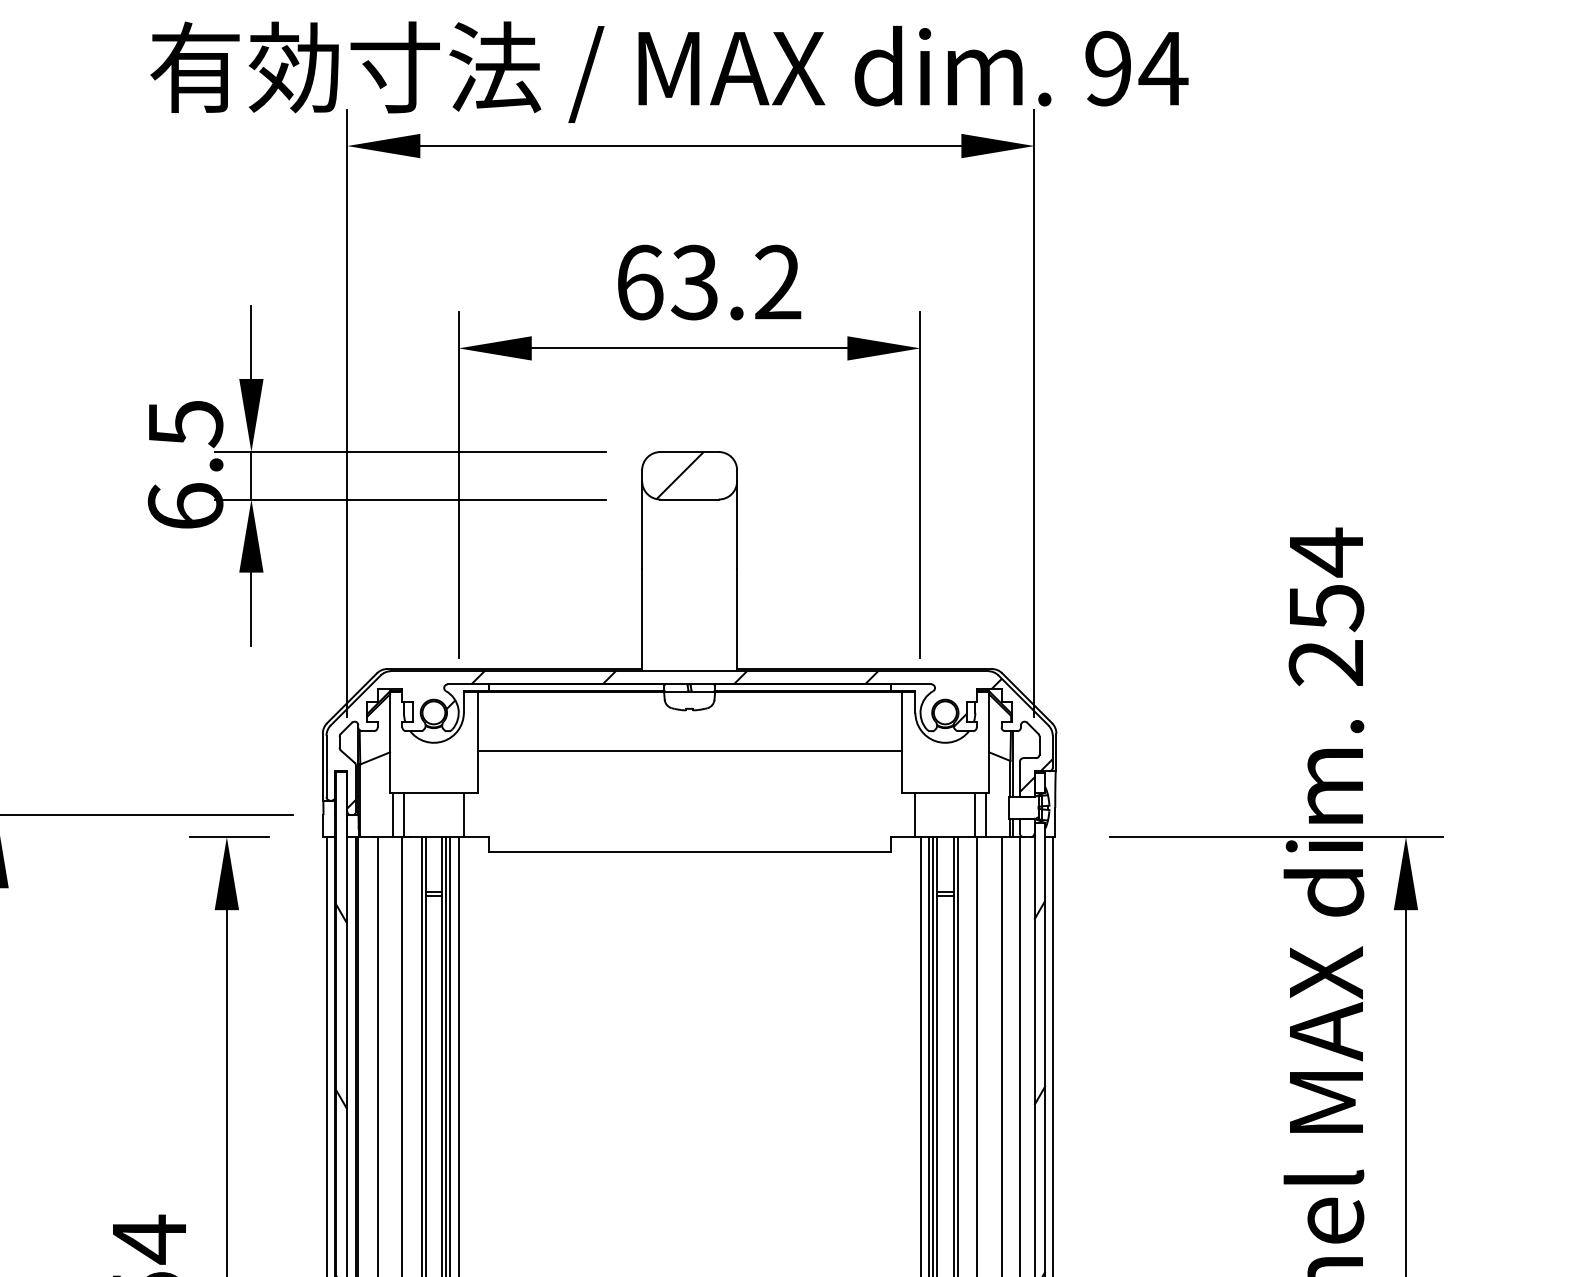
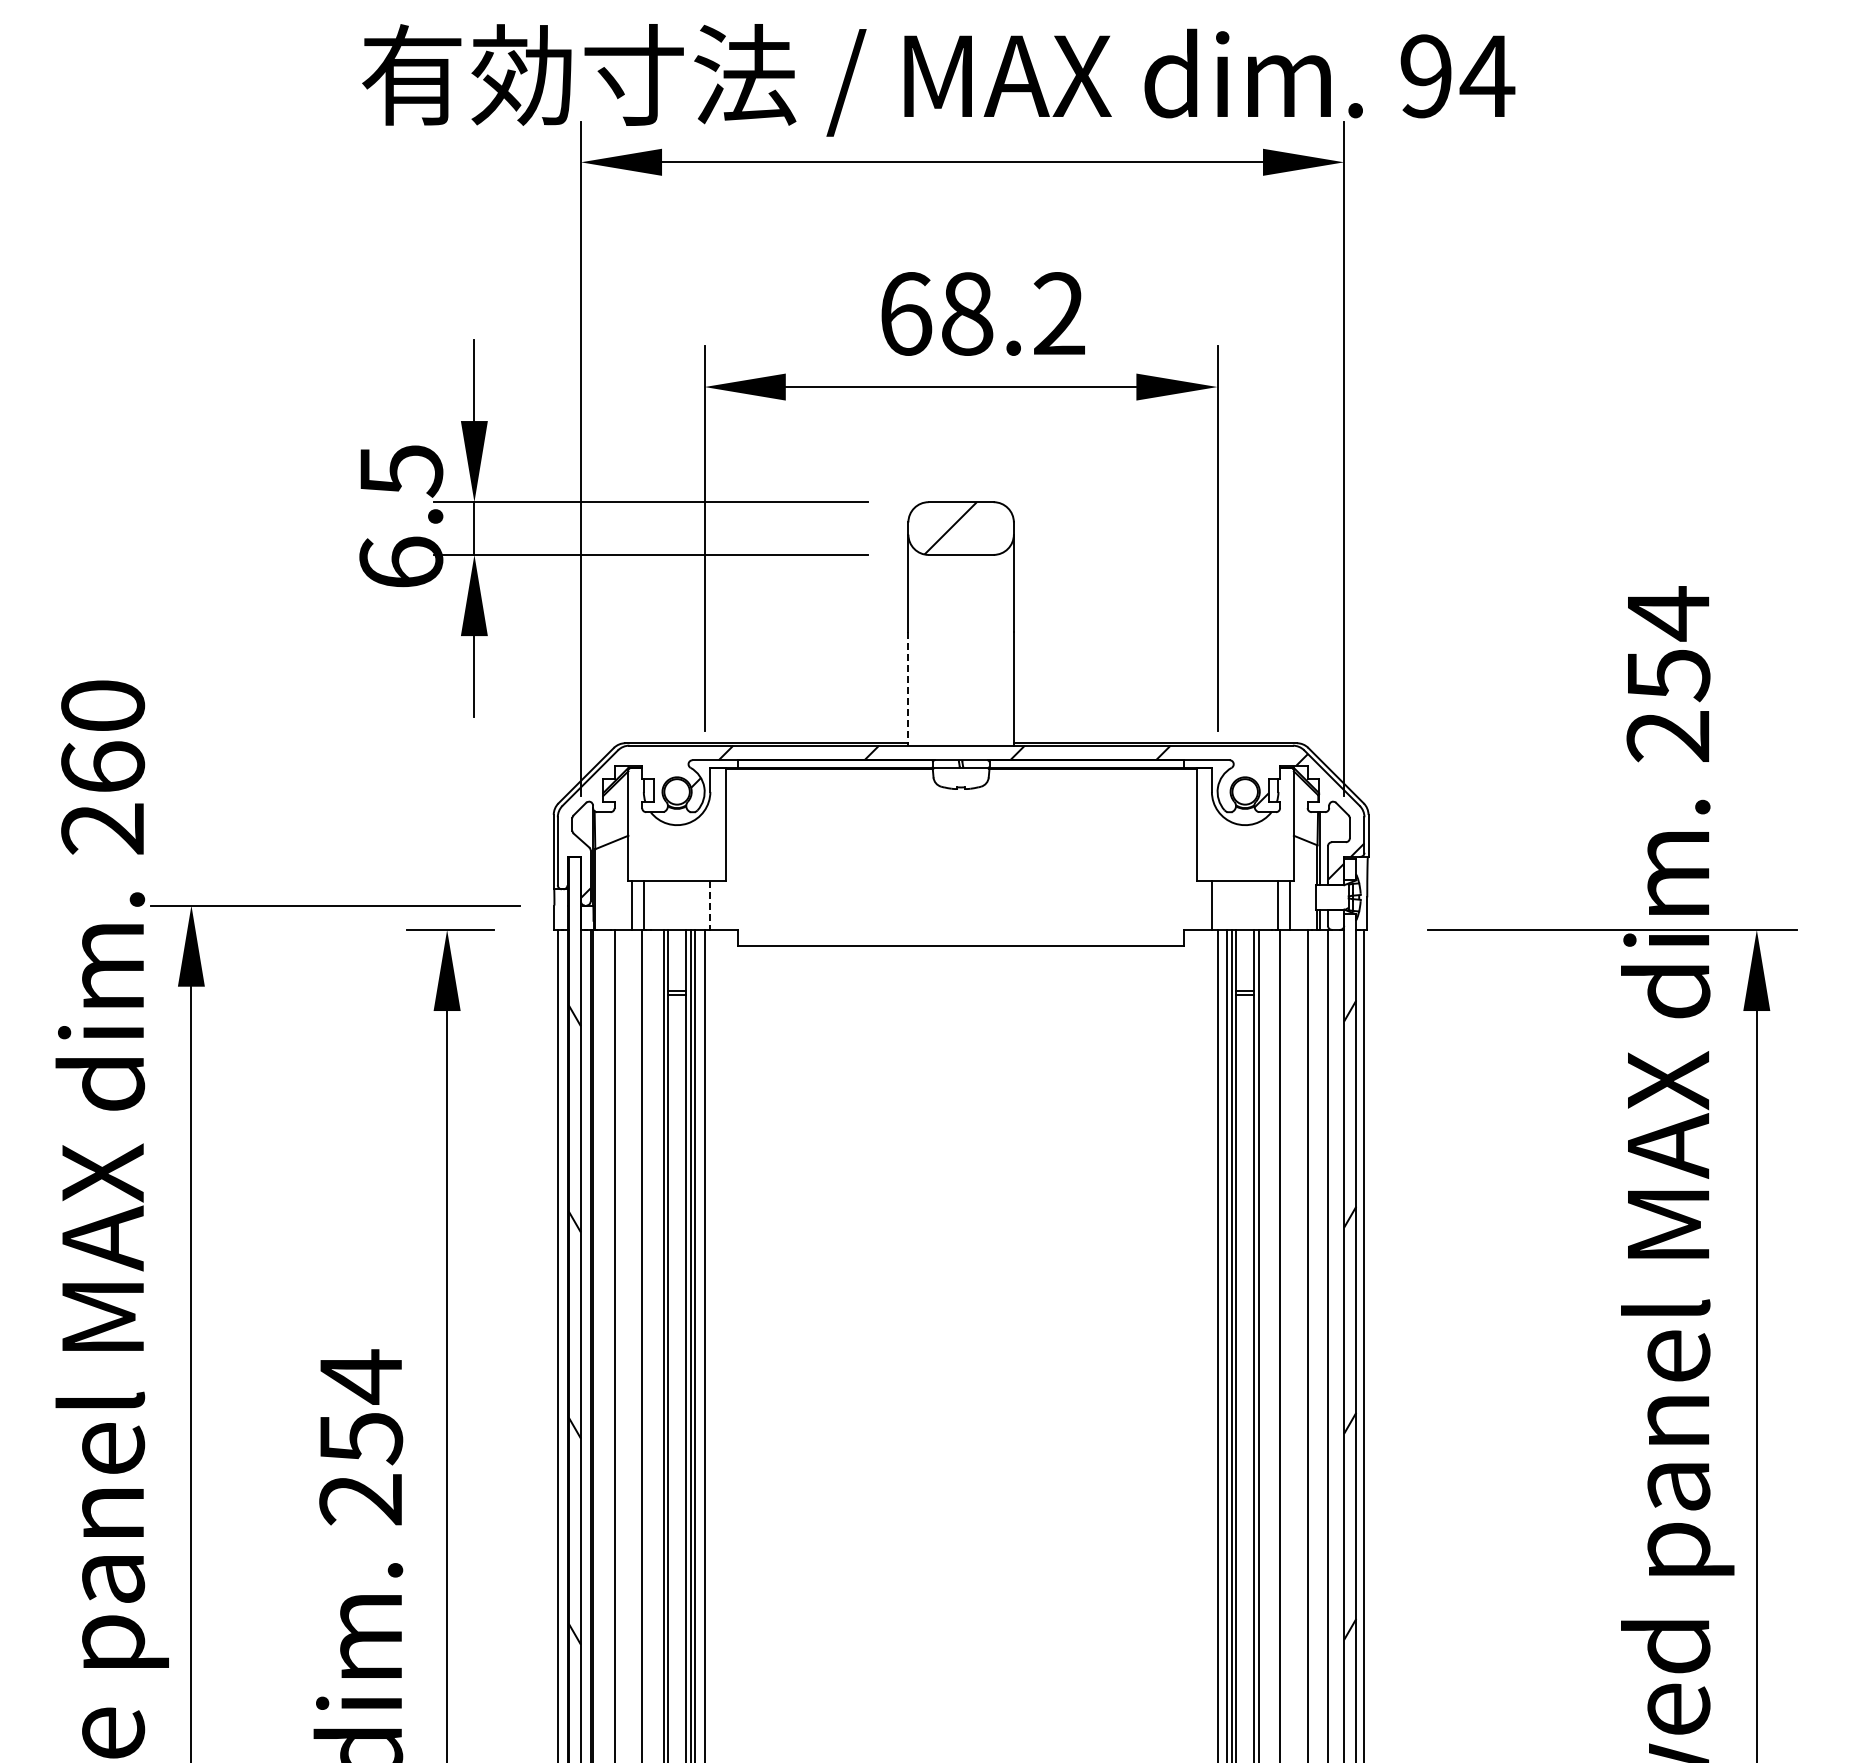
text: (694, 282) -> (966, 313), 63.2 -> 68.2
line: (642, 619) -> (908, 688), solid -> dashed
line: (689, 751) -> (960, 834), removed
line: (463, 816) -> (710, 906), solid -> dashed

